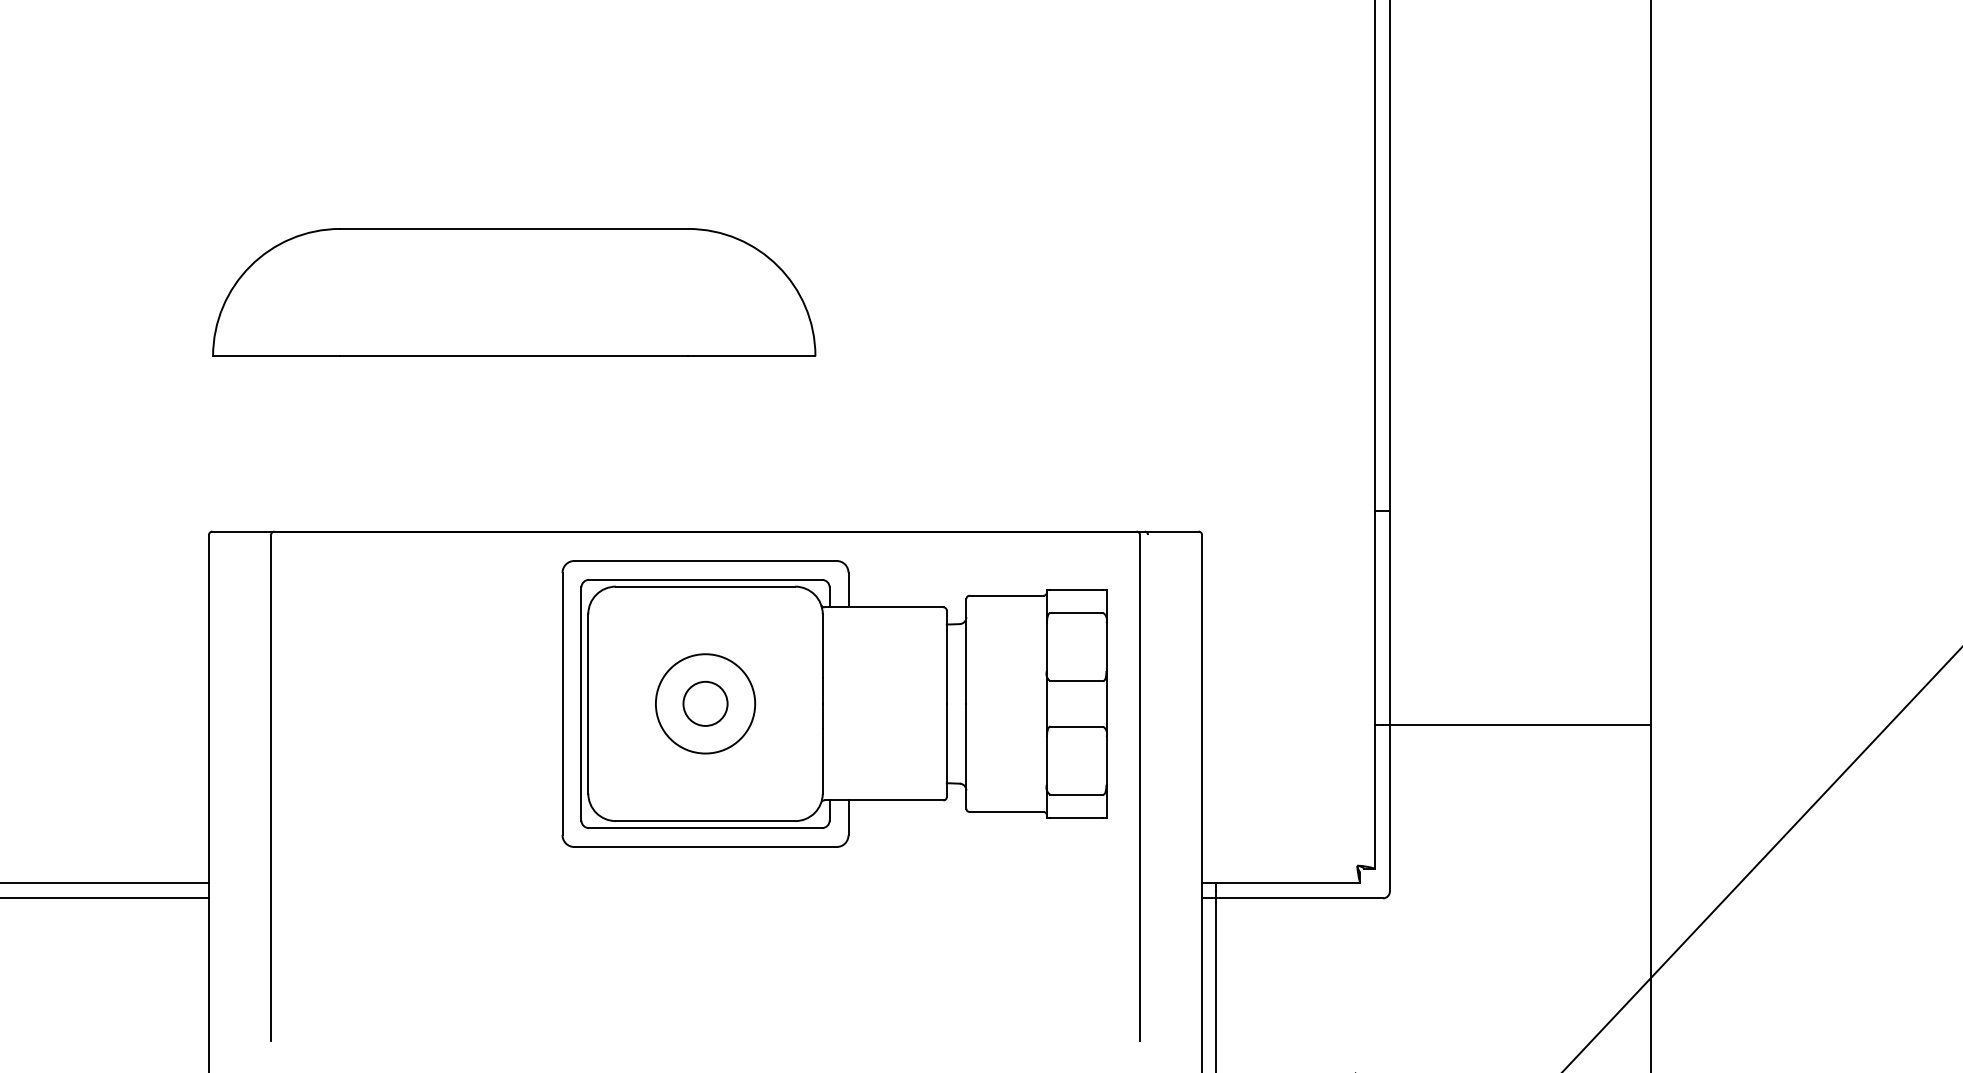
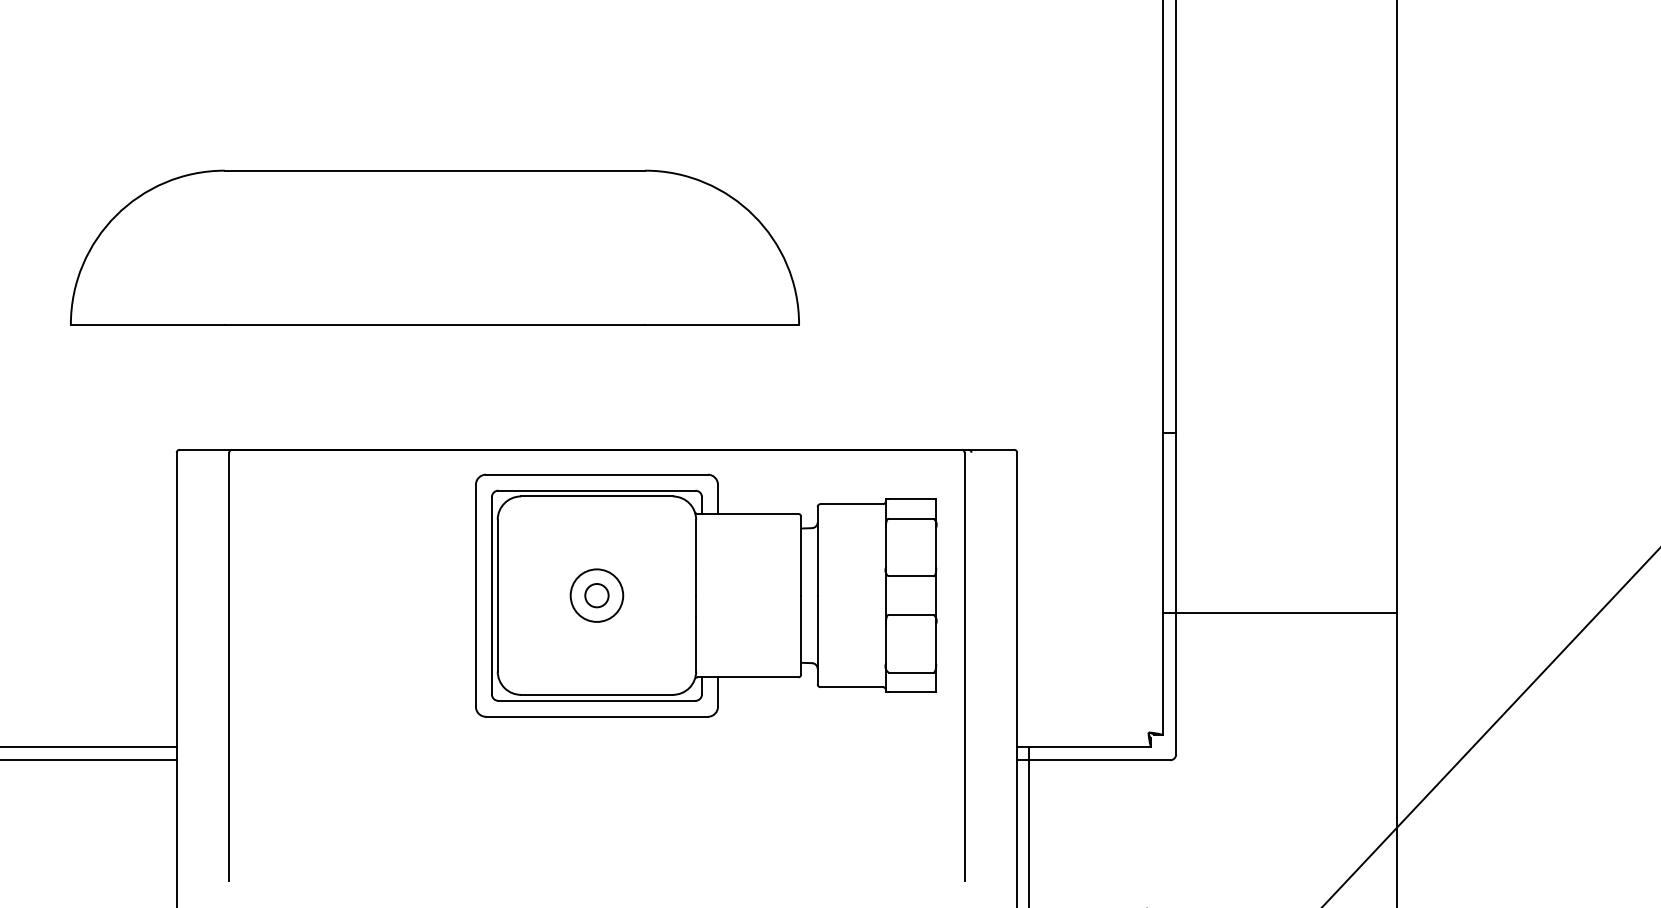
part: (514, 292) -> (435, 247), size x1.43
circle: (705, 703) -> (596, 595), size x0.62
circle: (705, 703) -> (596, 595), size x0.62

